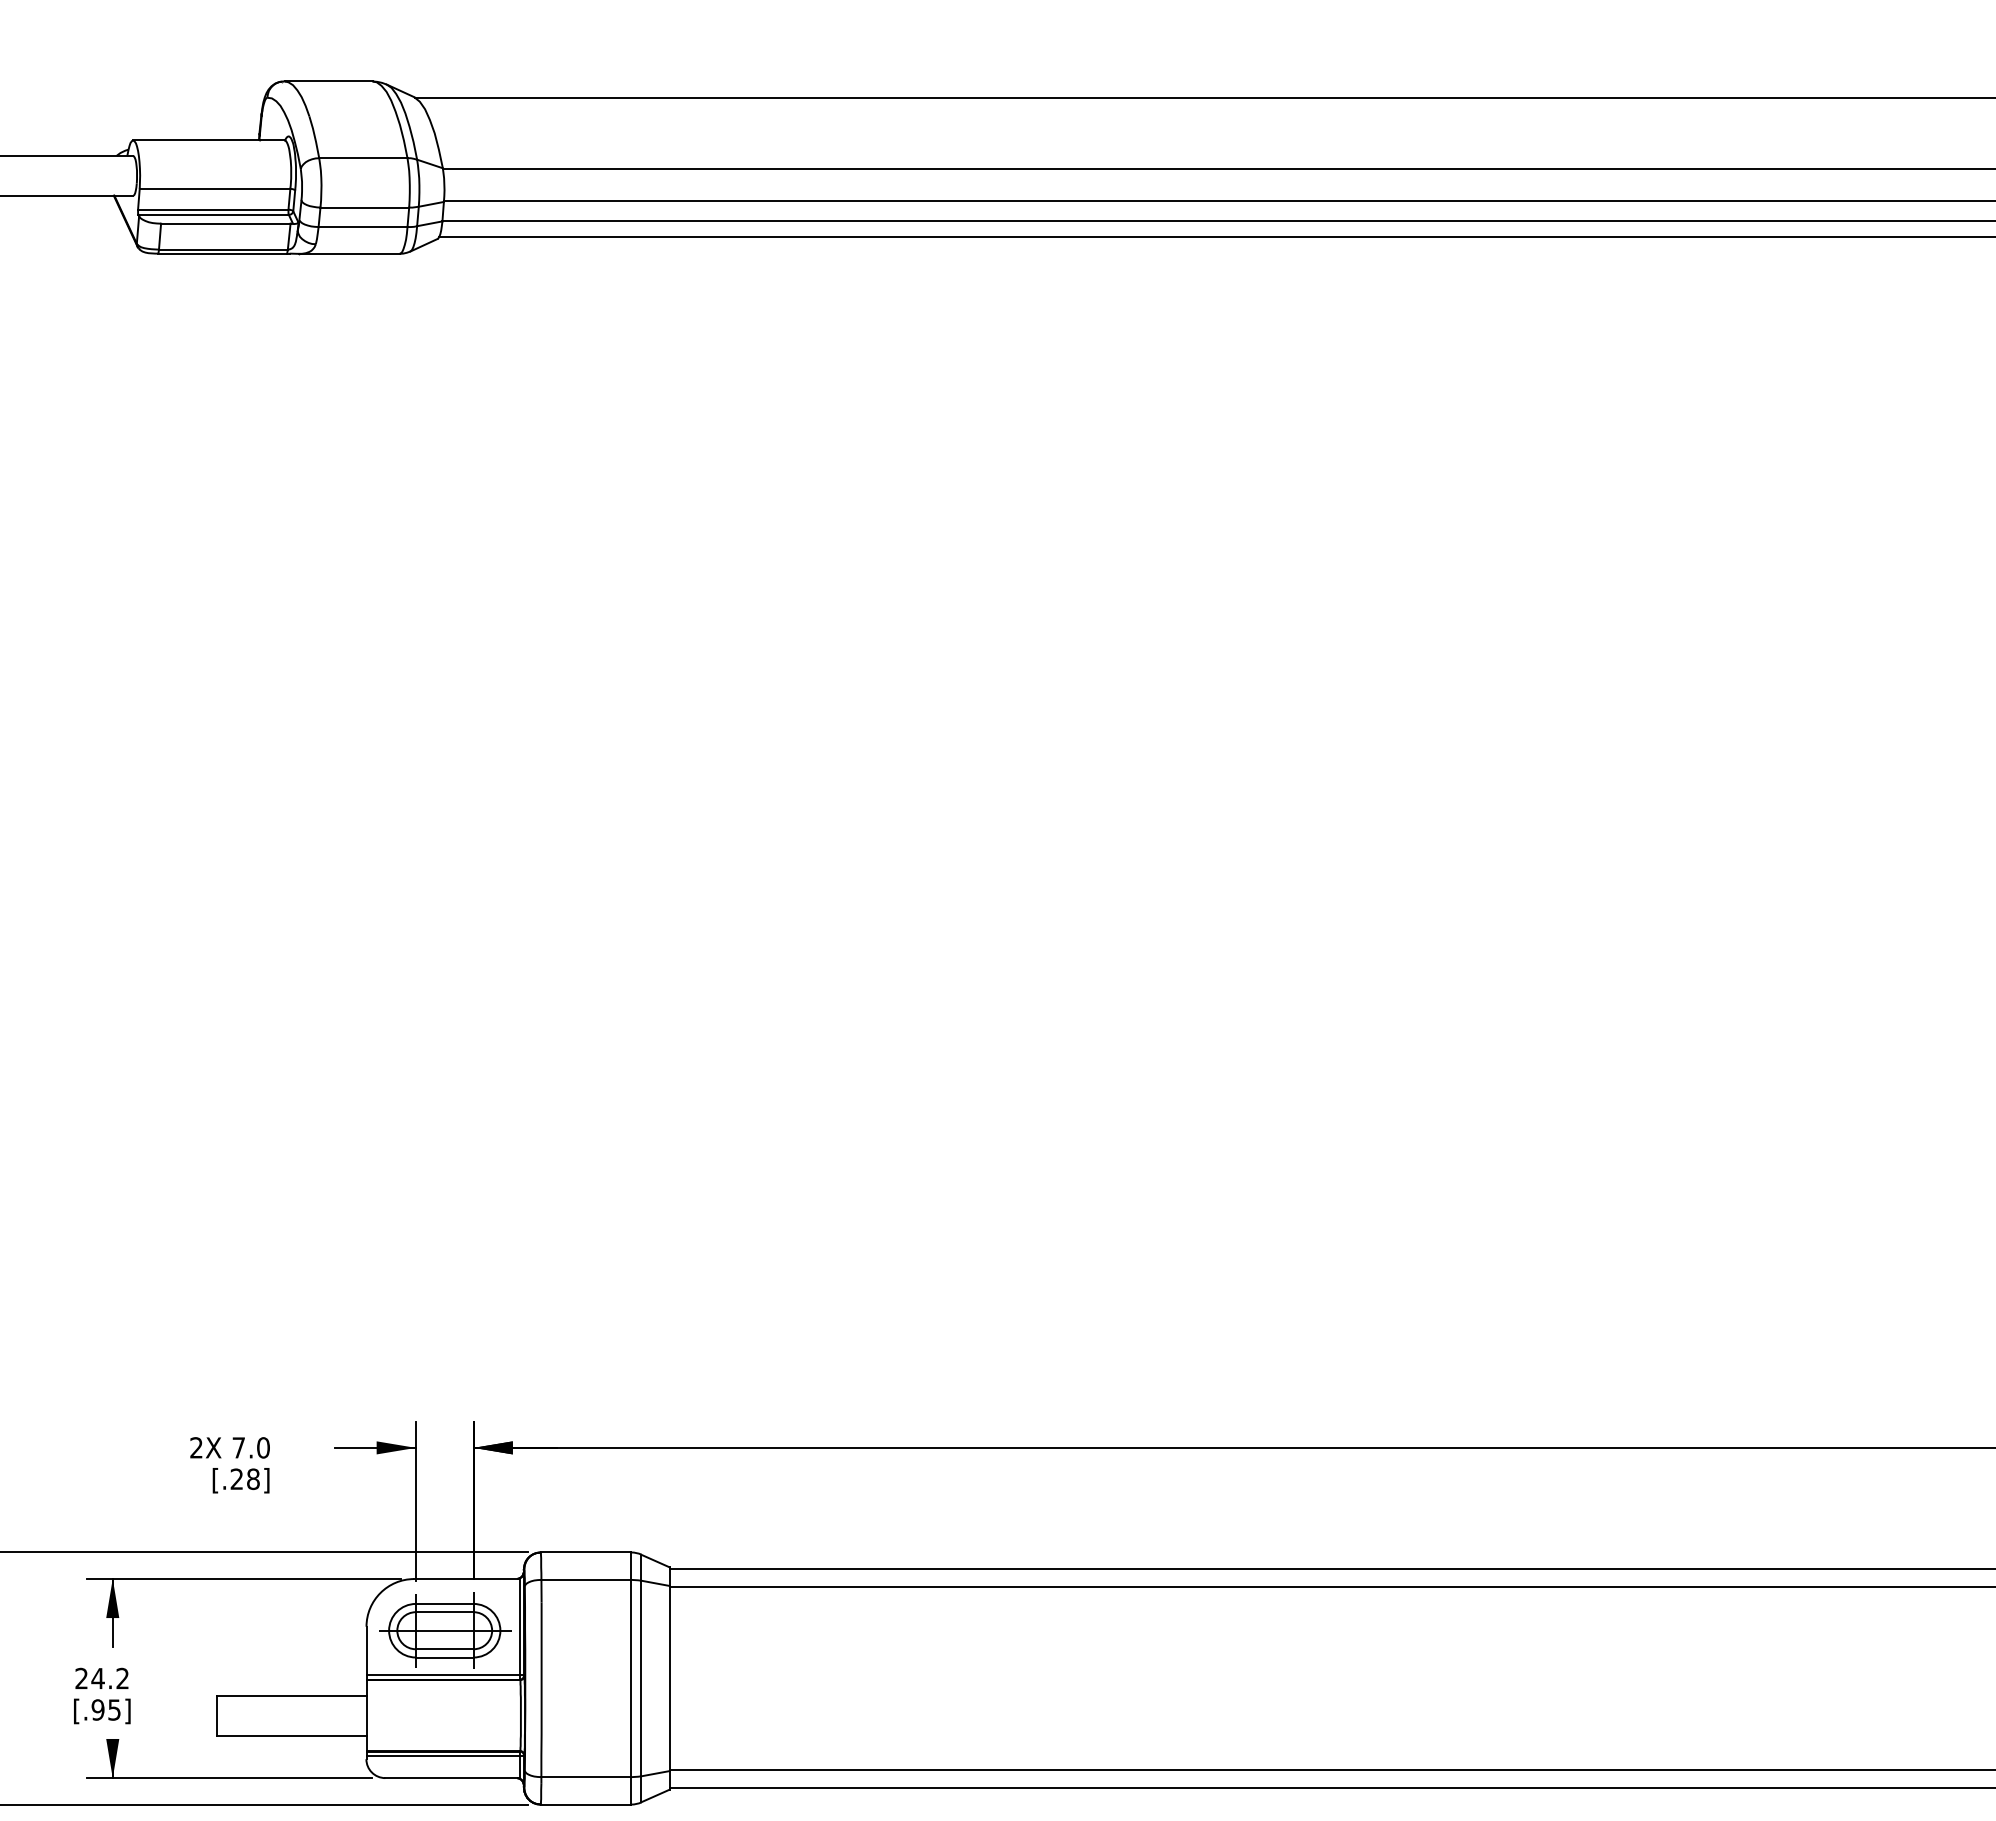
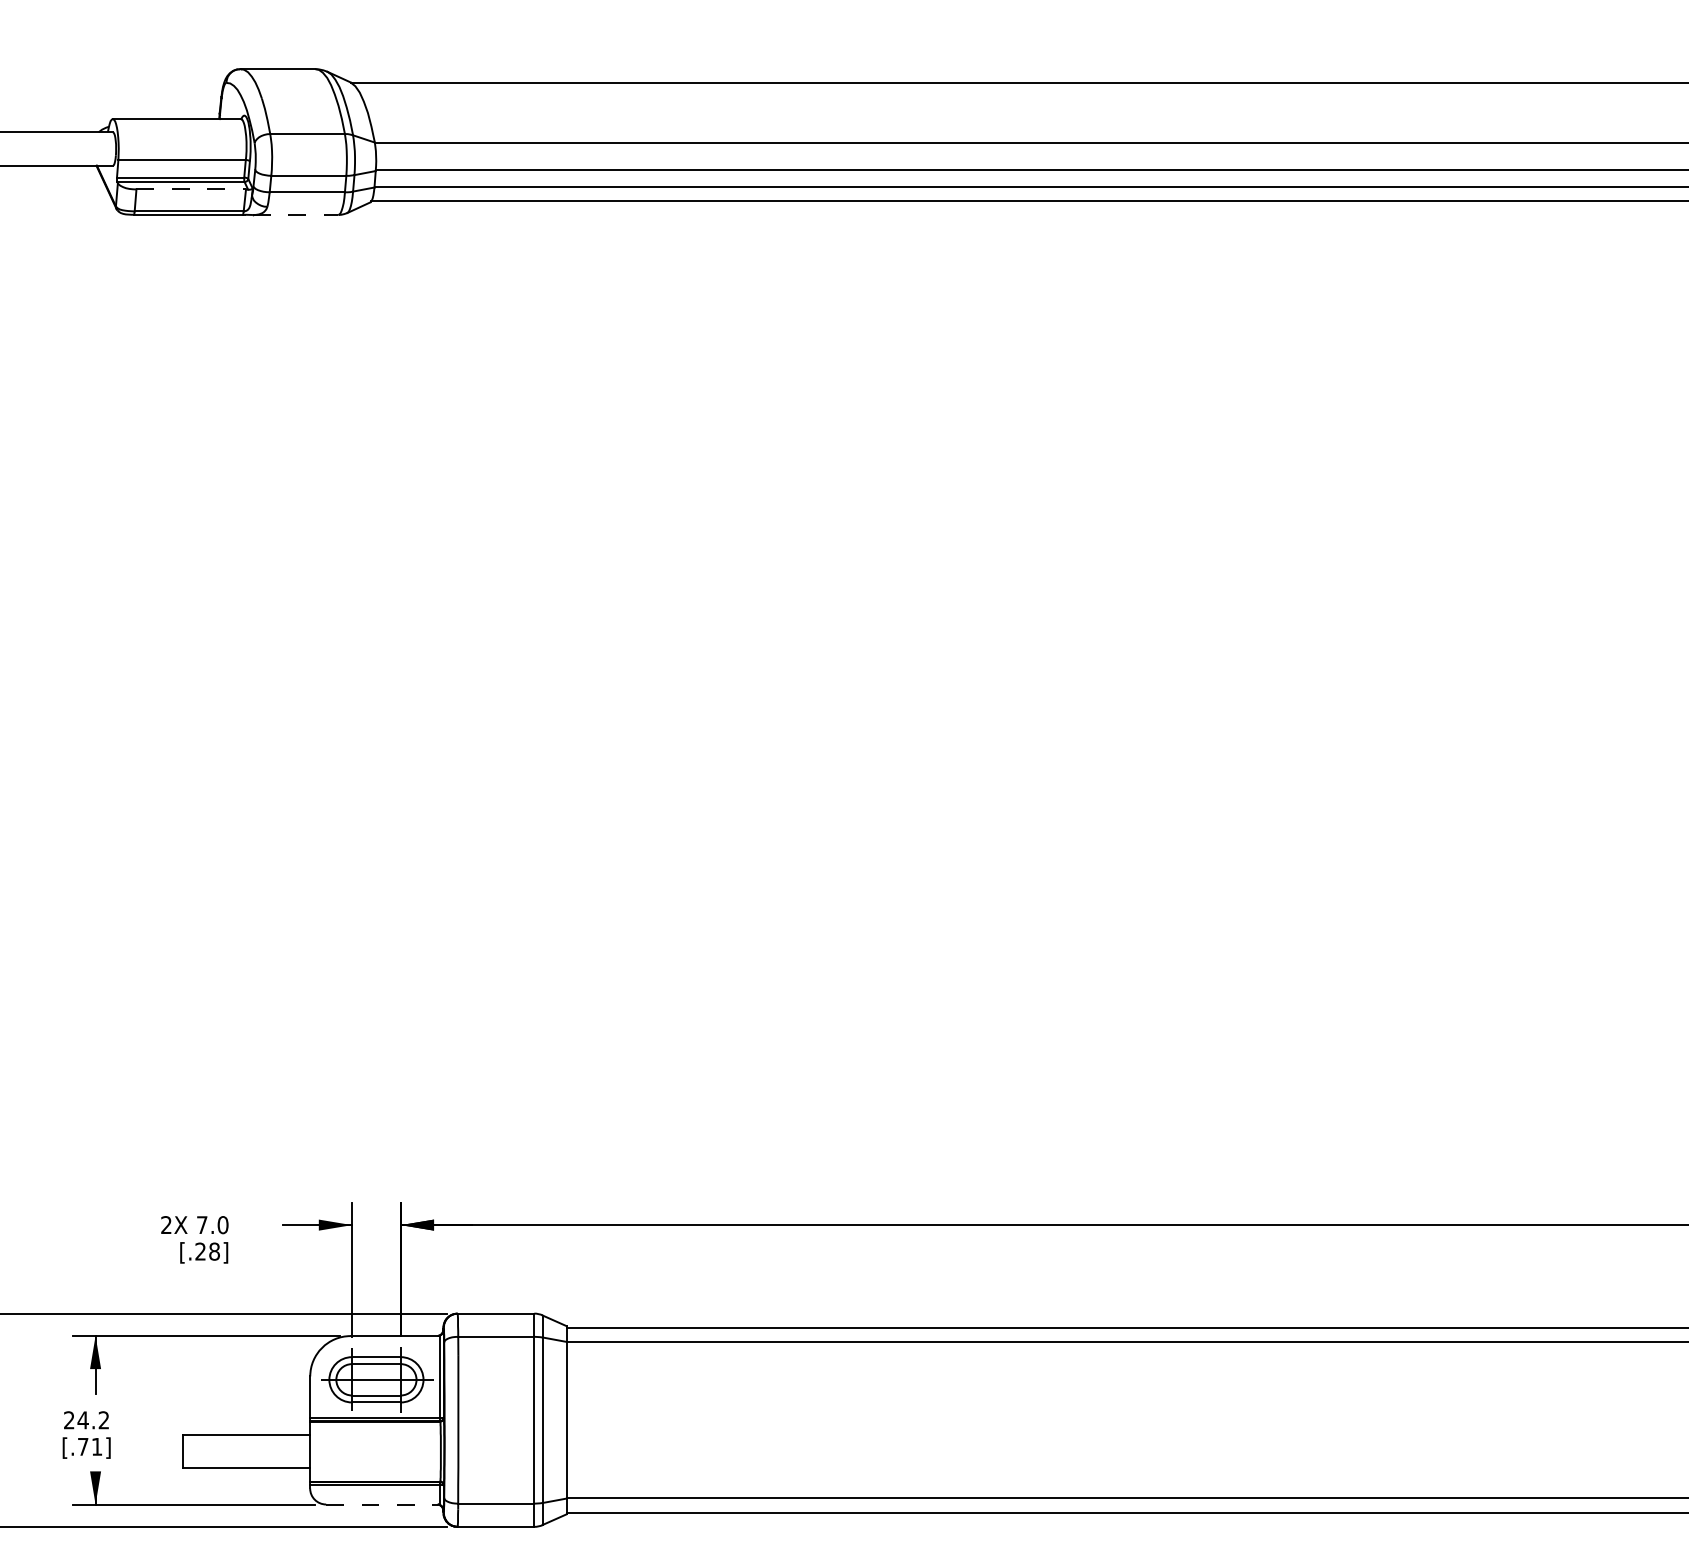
line: (225, 223) -> (190, 189), solid -> dashed
line: (349, 253) -> (295, 214), solid -> dashed
text: (105, 1709) -> (89, 1446), [.95] -> [.71]
line: (451, 1778) -> (382, 1504), solid -> dashed

